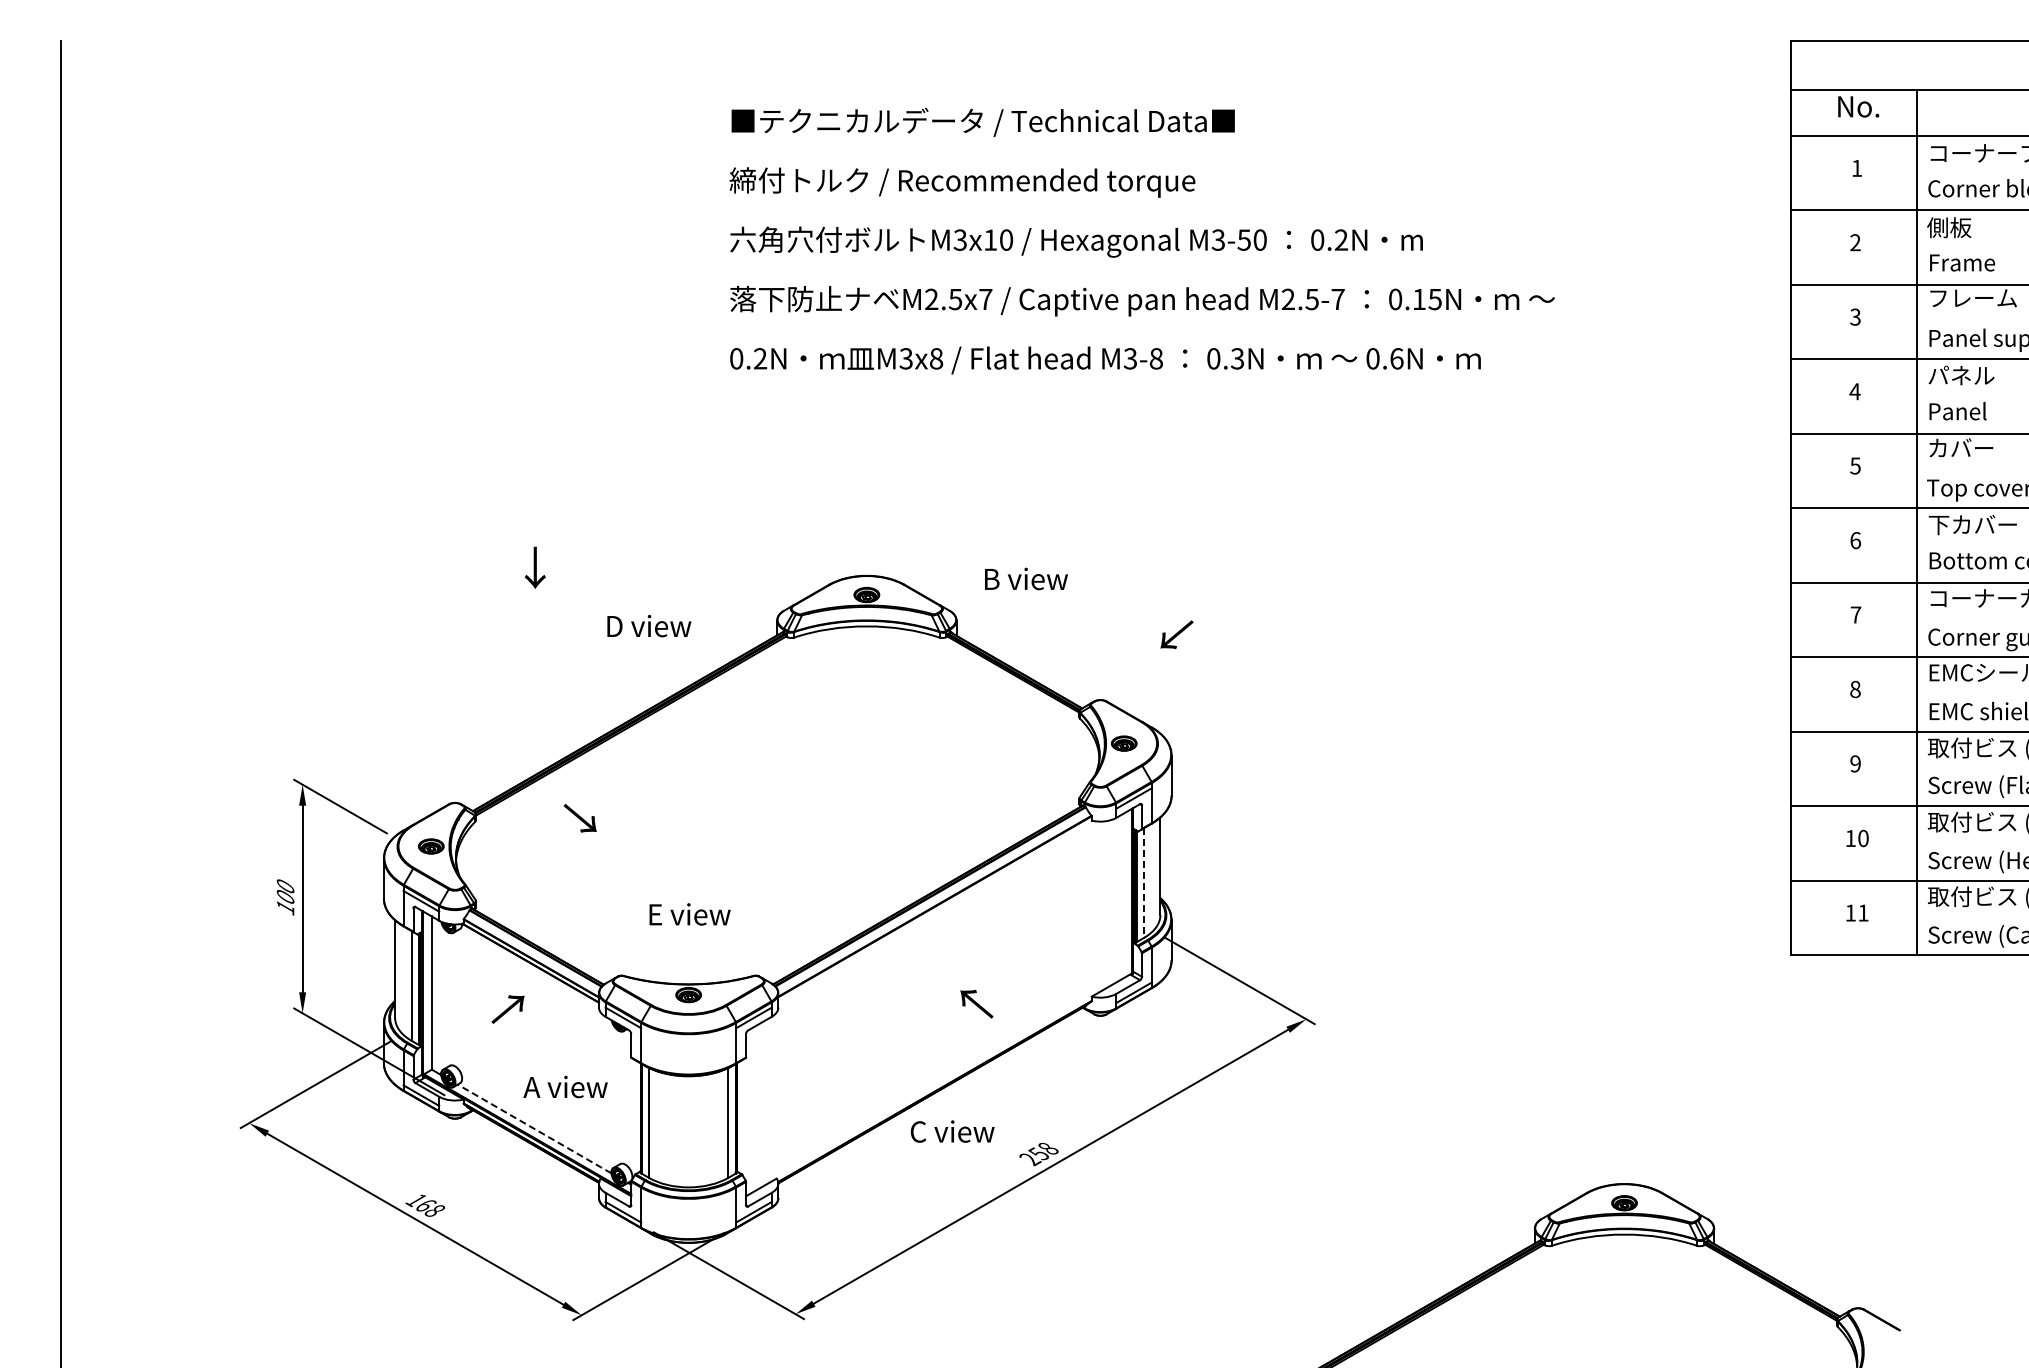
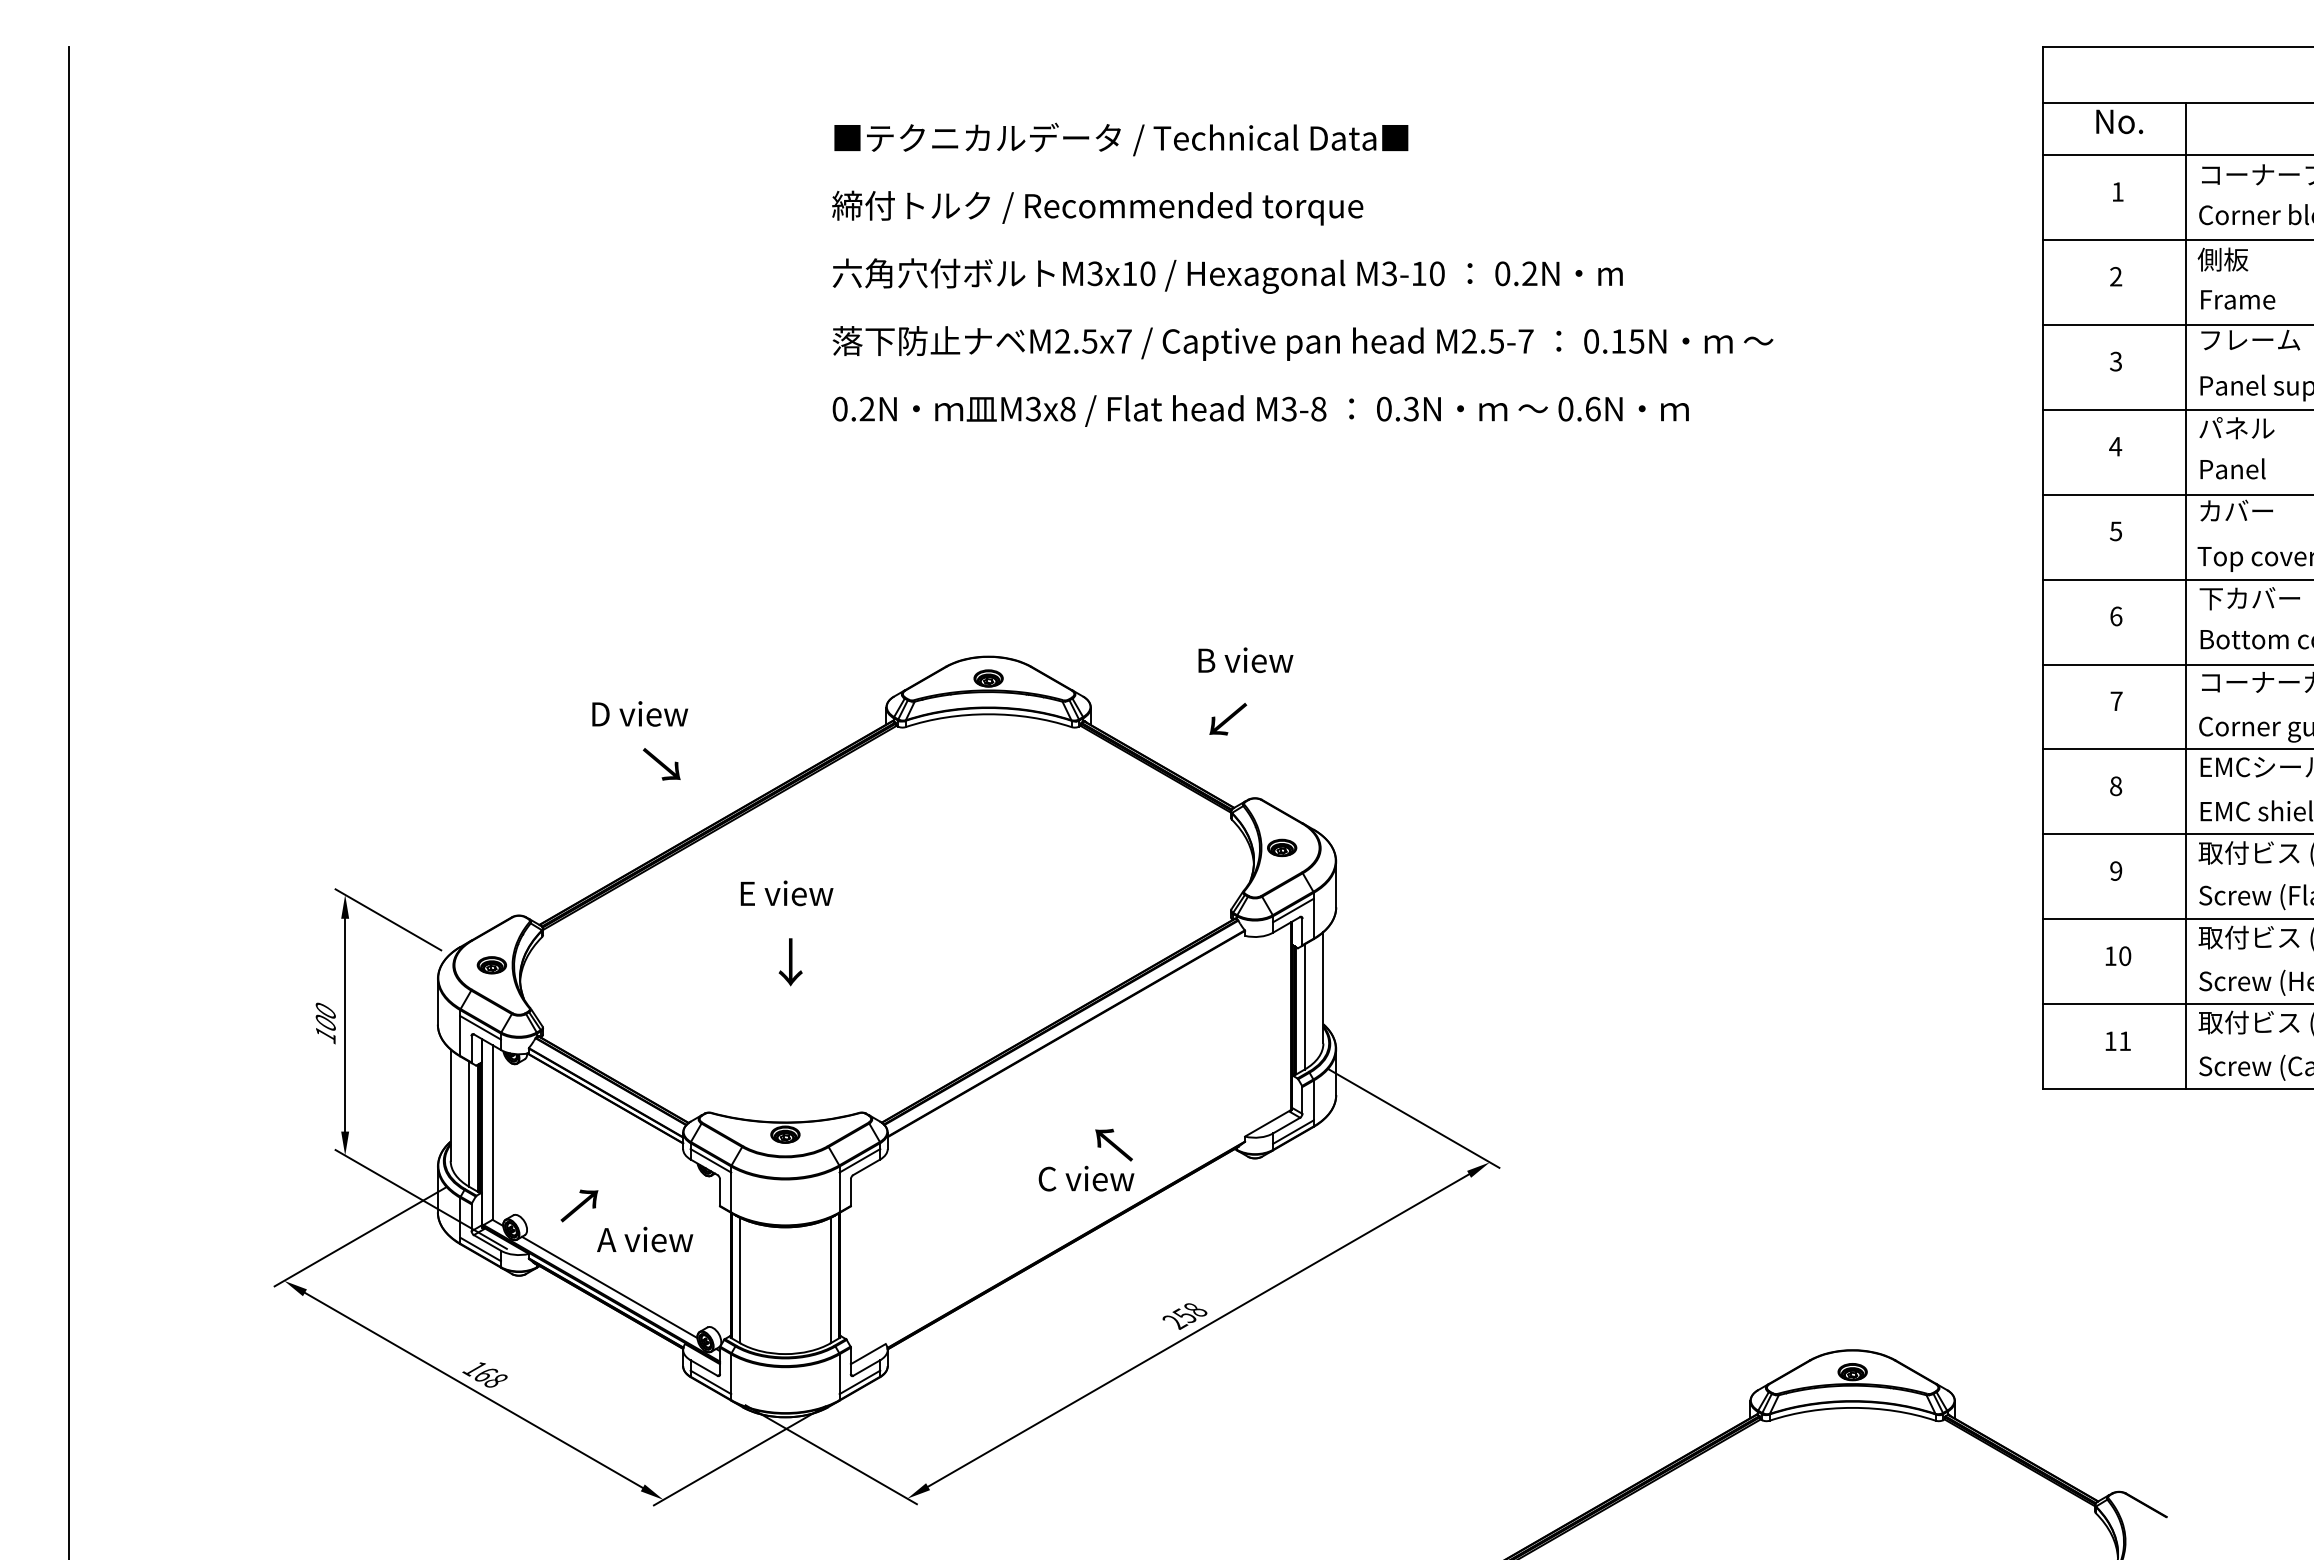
text: (1243, 239) -> (1418, 273), M3-50 -> M3-10
text: (534, 567) -> (789, 961), moved
text: (1026, 578) -> (1245, 659), moved
text: (649, 625) -> (640, 713), moved
text: (1176, 634) -> (1227, 718), moved
text: (579, 818) -> (660, 764), moved
line: (1144, 883) -> (1305, 1007), dashed -> solid
text: (689, 914) -> (786, 893), moved
text: (507, 1009) -> (578, 1205), moved
line: (534, 1128) -> (609, 1286), dashed -> solid
text: (952, 1131) -> (1086, 1178), moved

